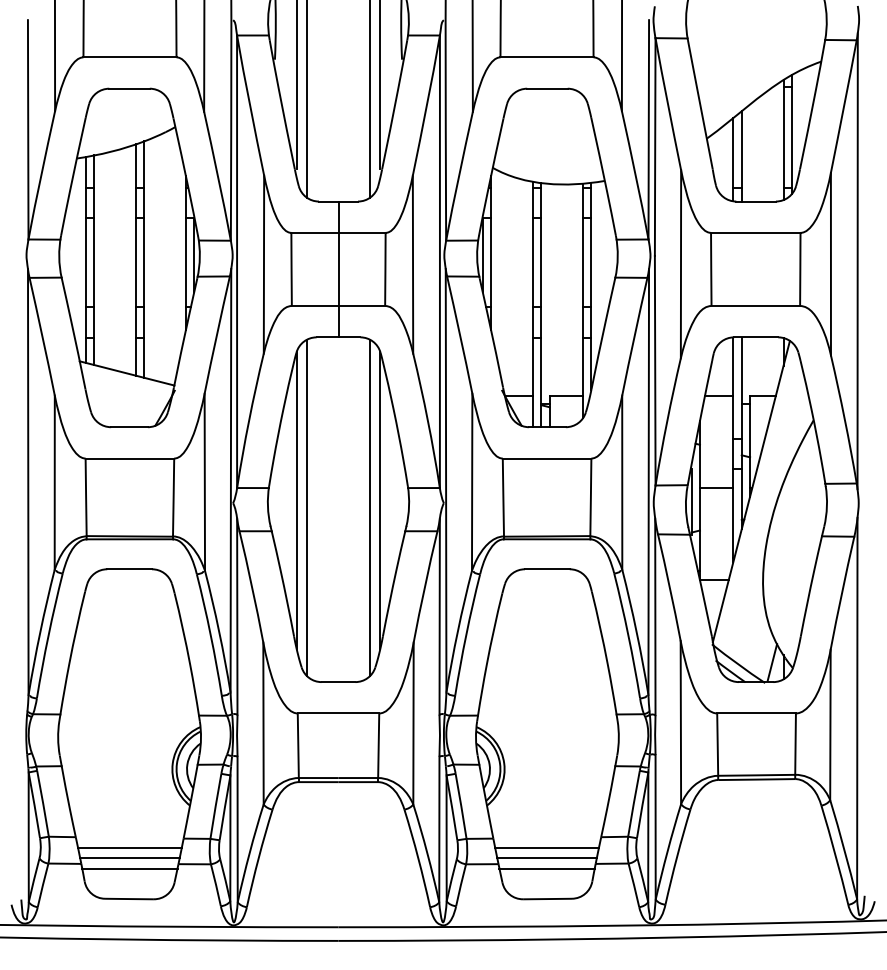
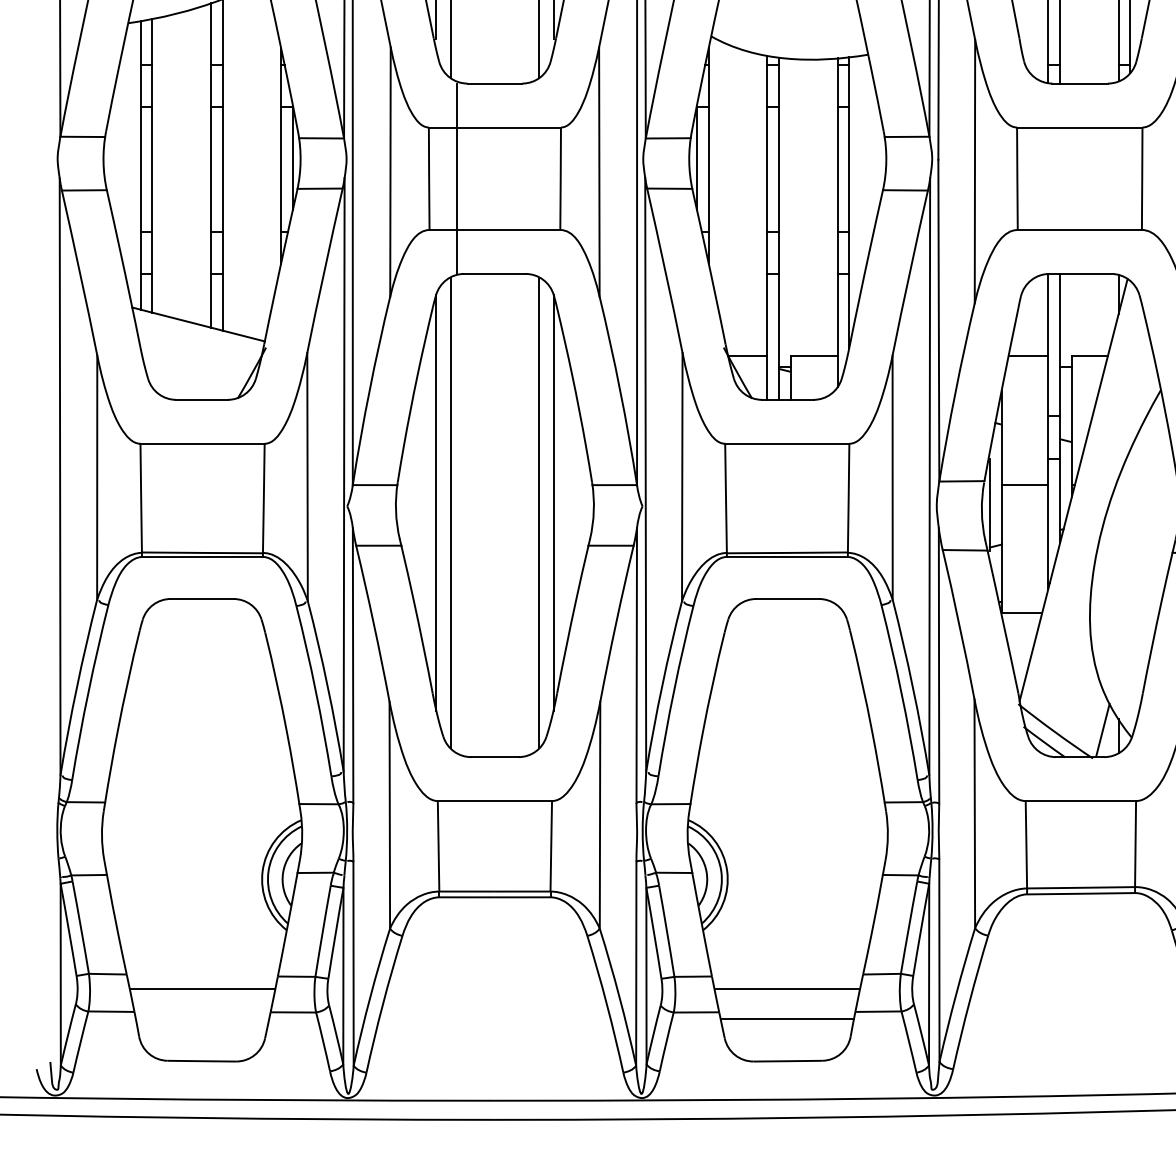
line: (338, 269) -> (457, 178), moved
line: (129, 858) -> (201, 1004), removed
line: (546, 858) -> (786, 1004), removed
line: (129, 868) -> (201, 1018), removed

